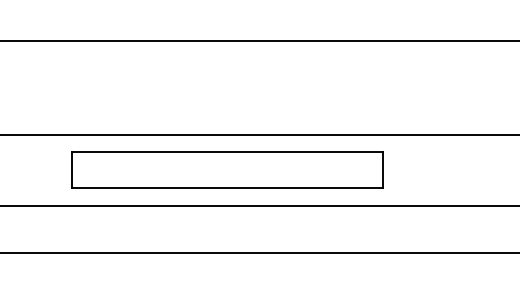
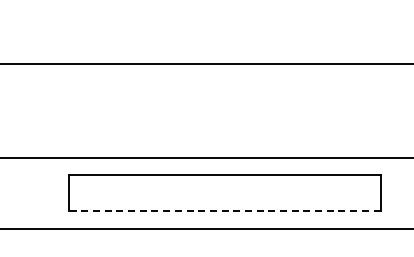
line: (227, 188) -> (224, 211), solid -> dashed

